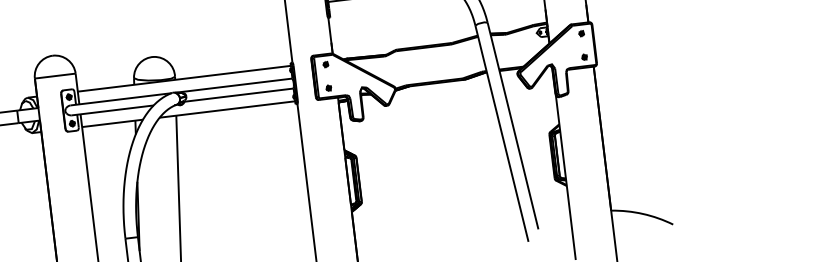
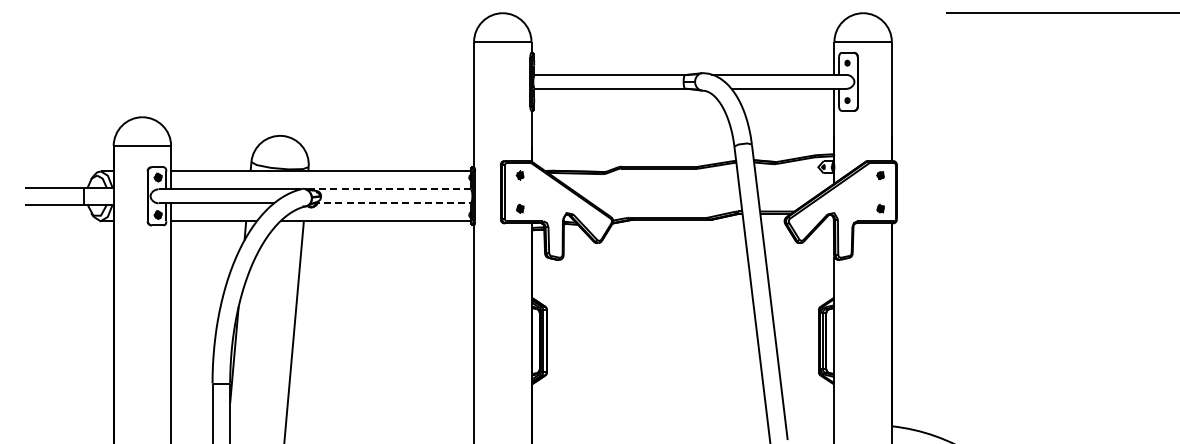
line: (233, 85) -> (388, 189), solid -> dashed
line: (237, 95) -> (392, 203), solid -> dashed

